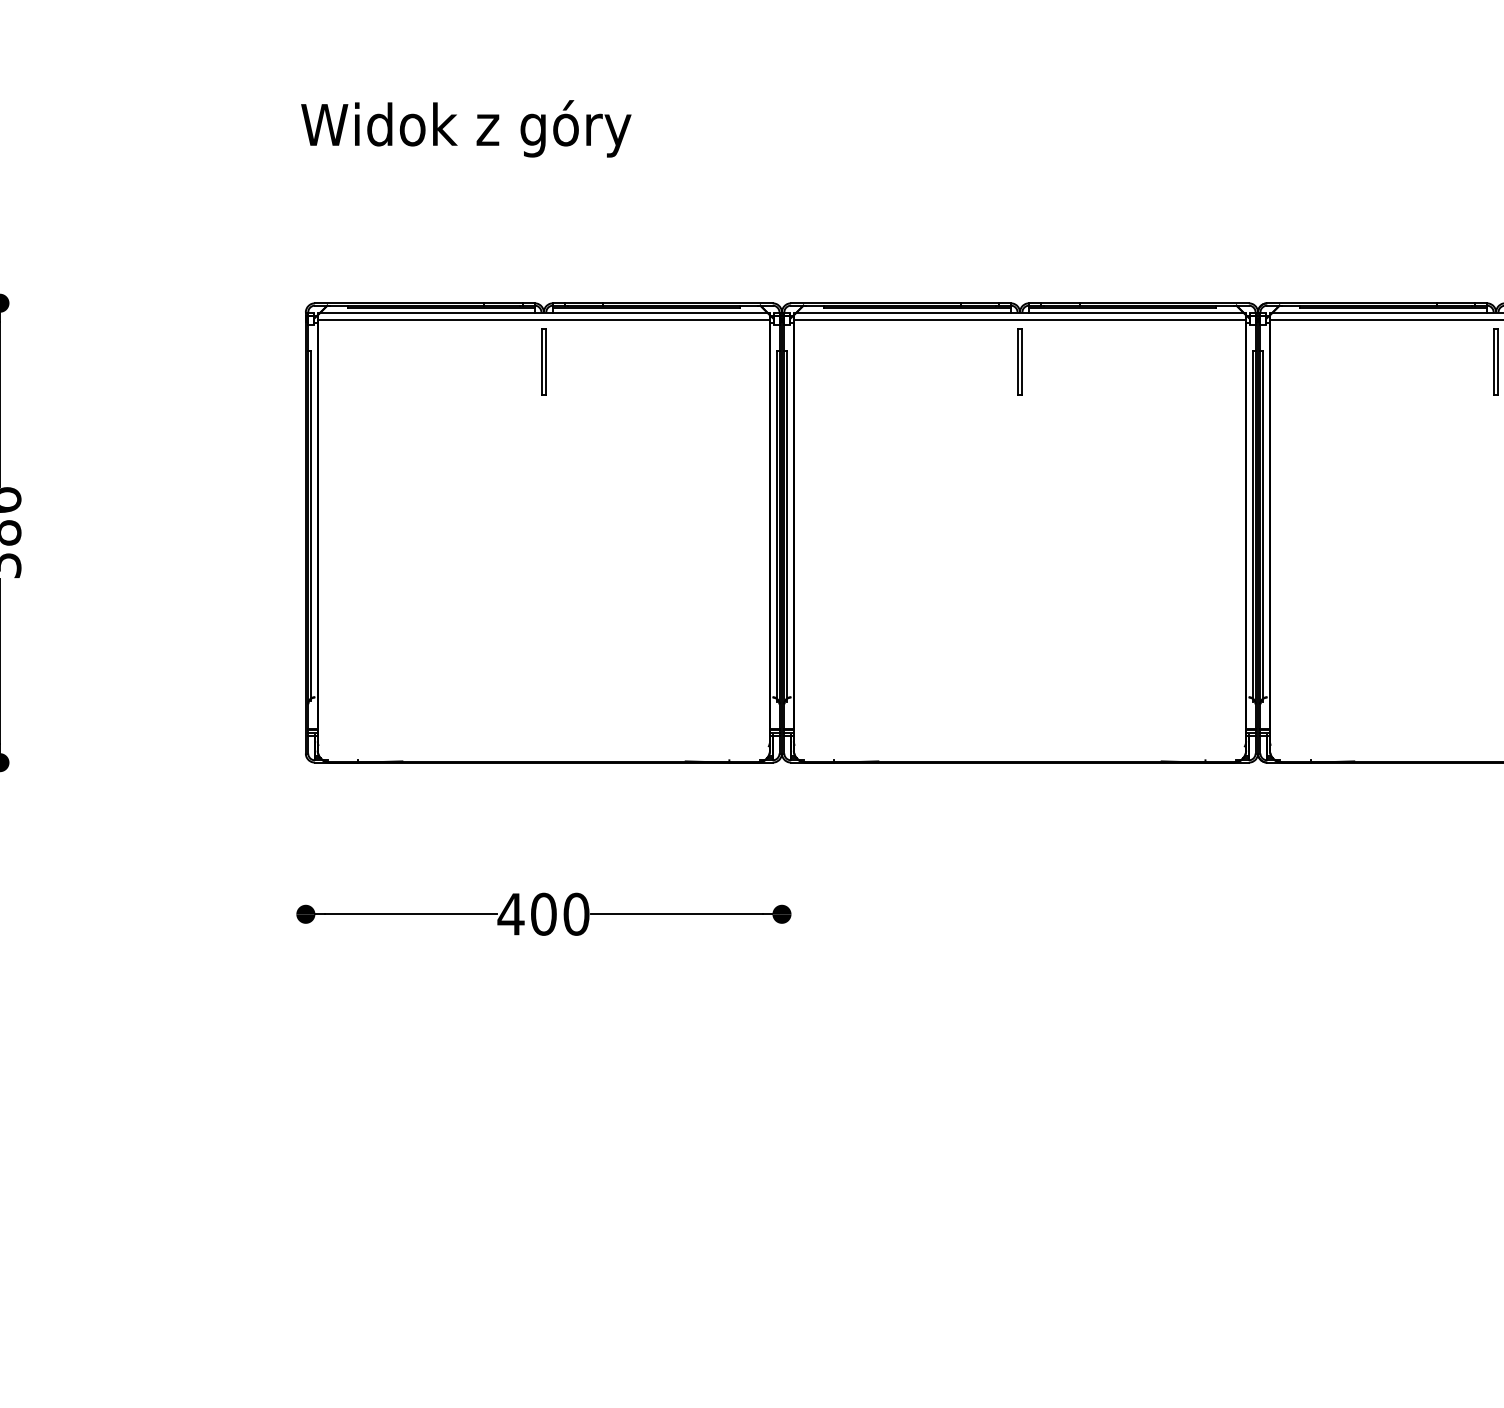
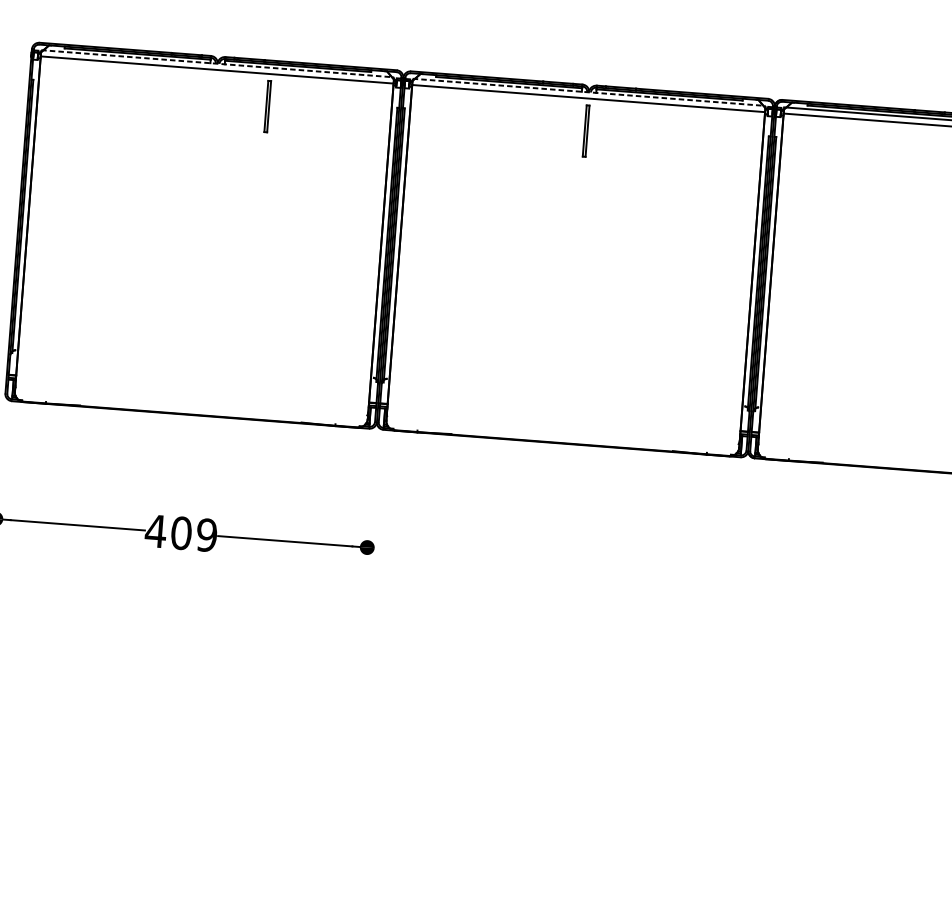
line: (544, 312) -> (218, 63), solid -> dashed
line: (1020, 312) -> (589, 92), solid -> dashed
part: (543, 361) -> (267, 106), moved
text: (576, 913) -> (207, 534), 400 -> 409

